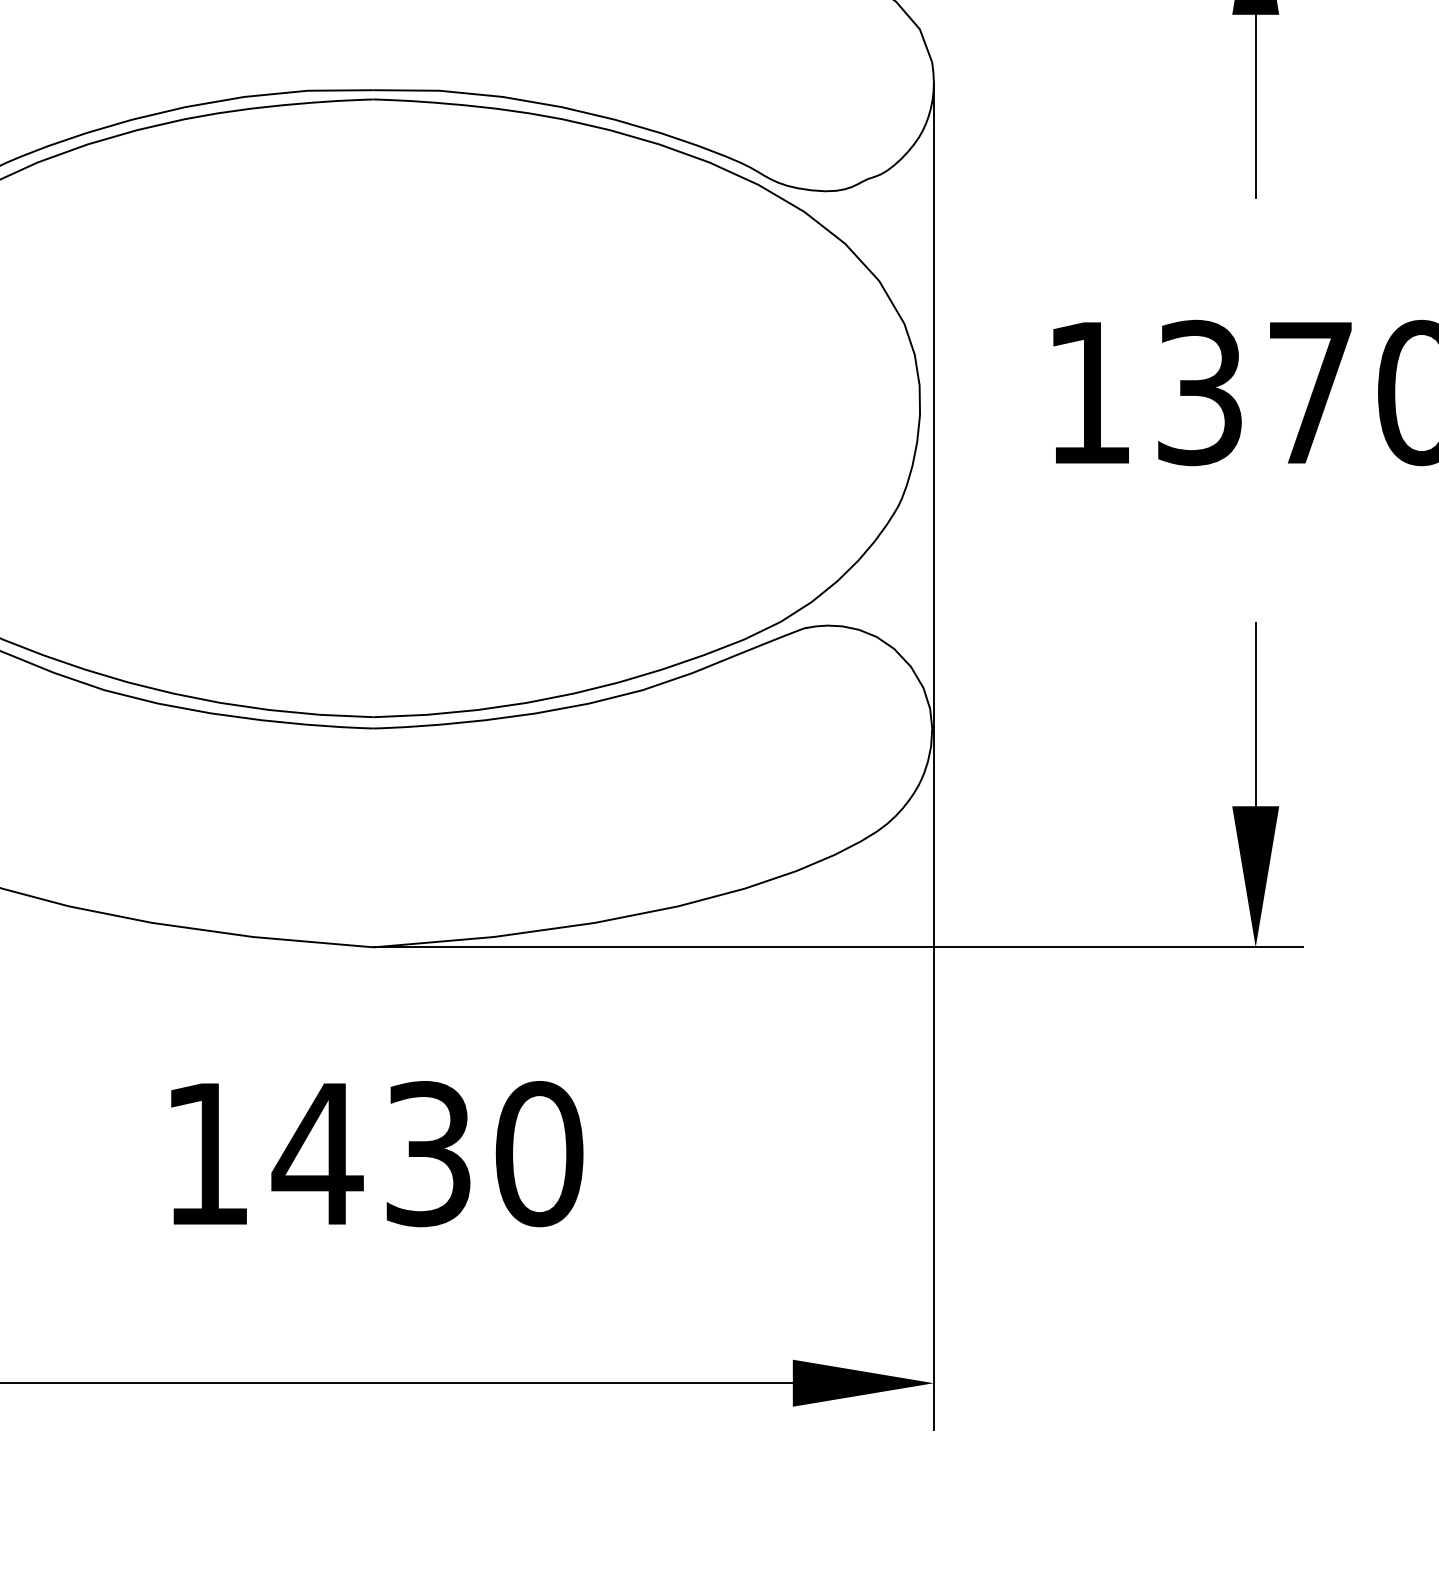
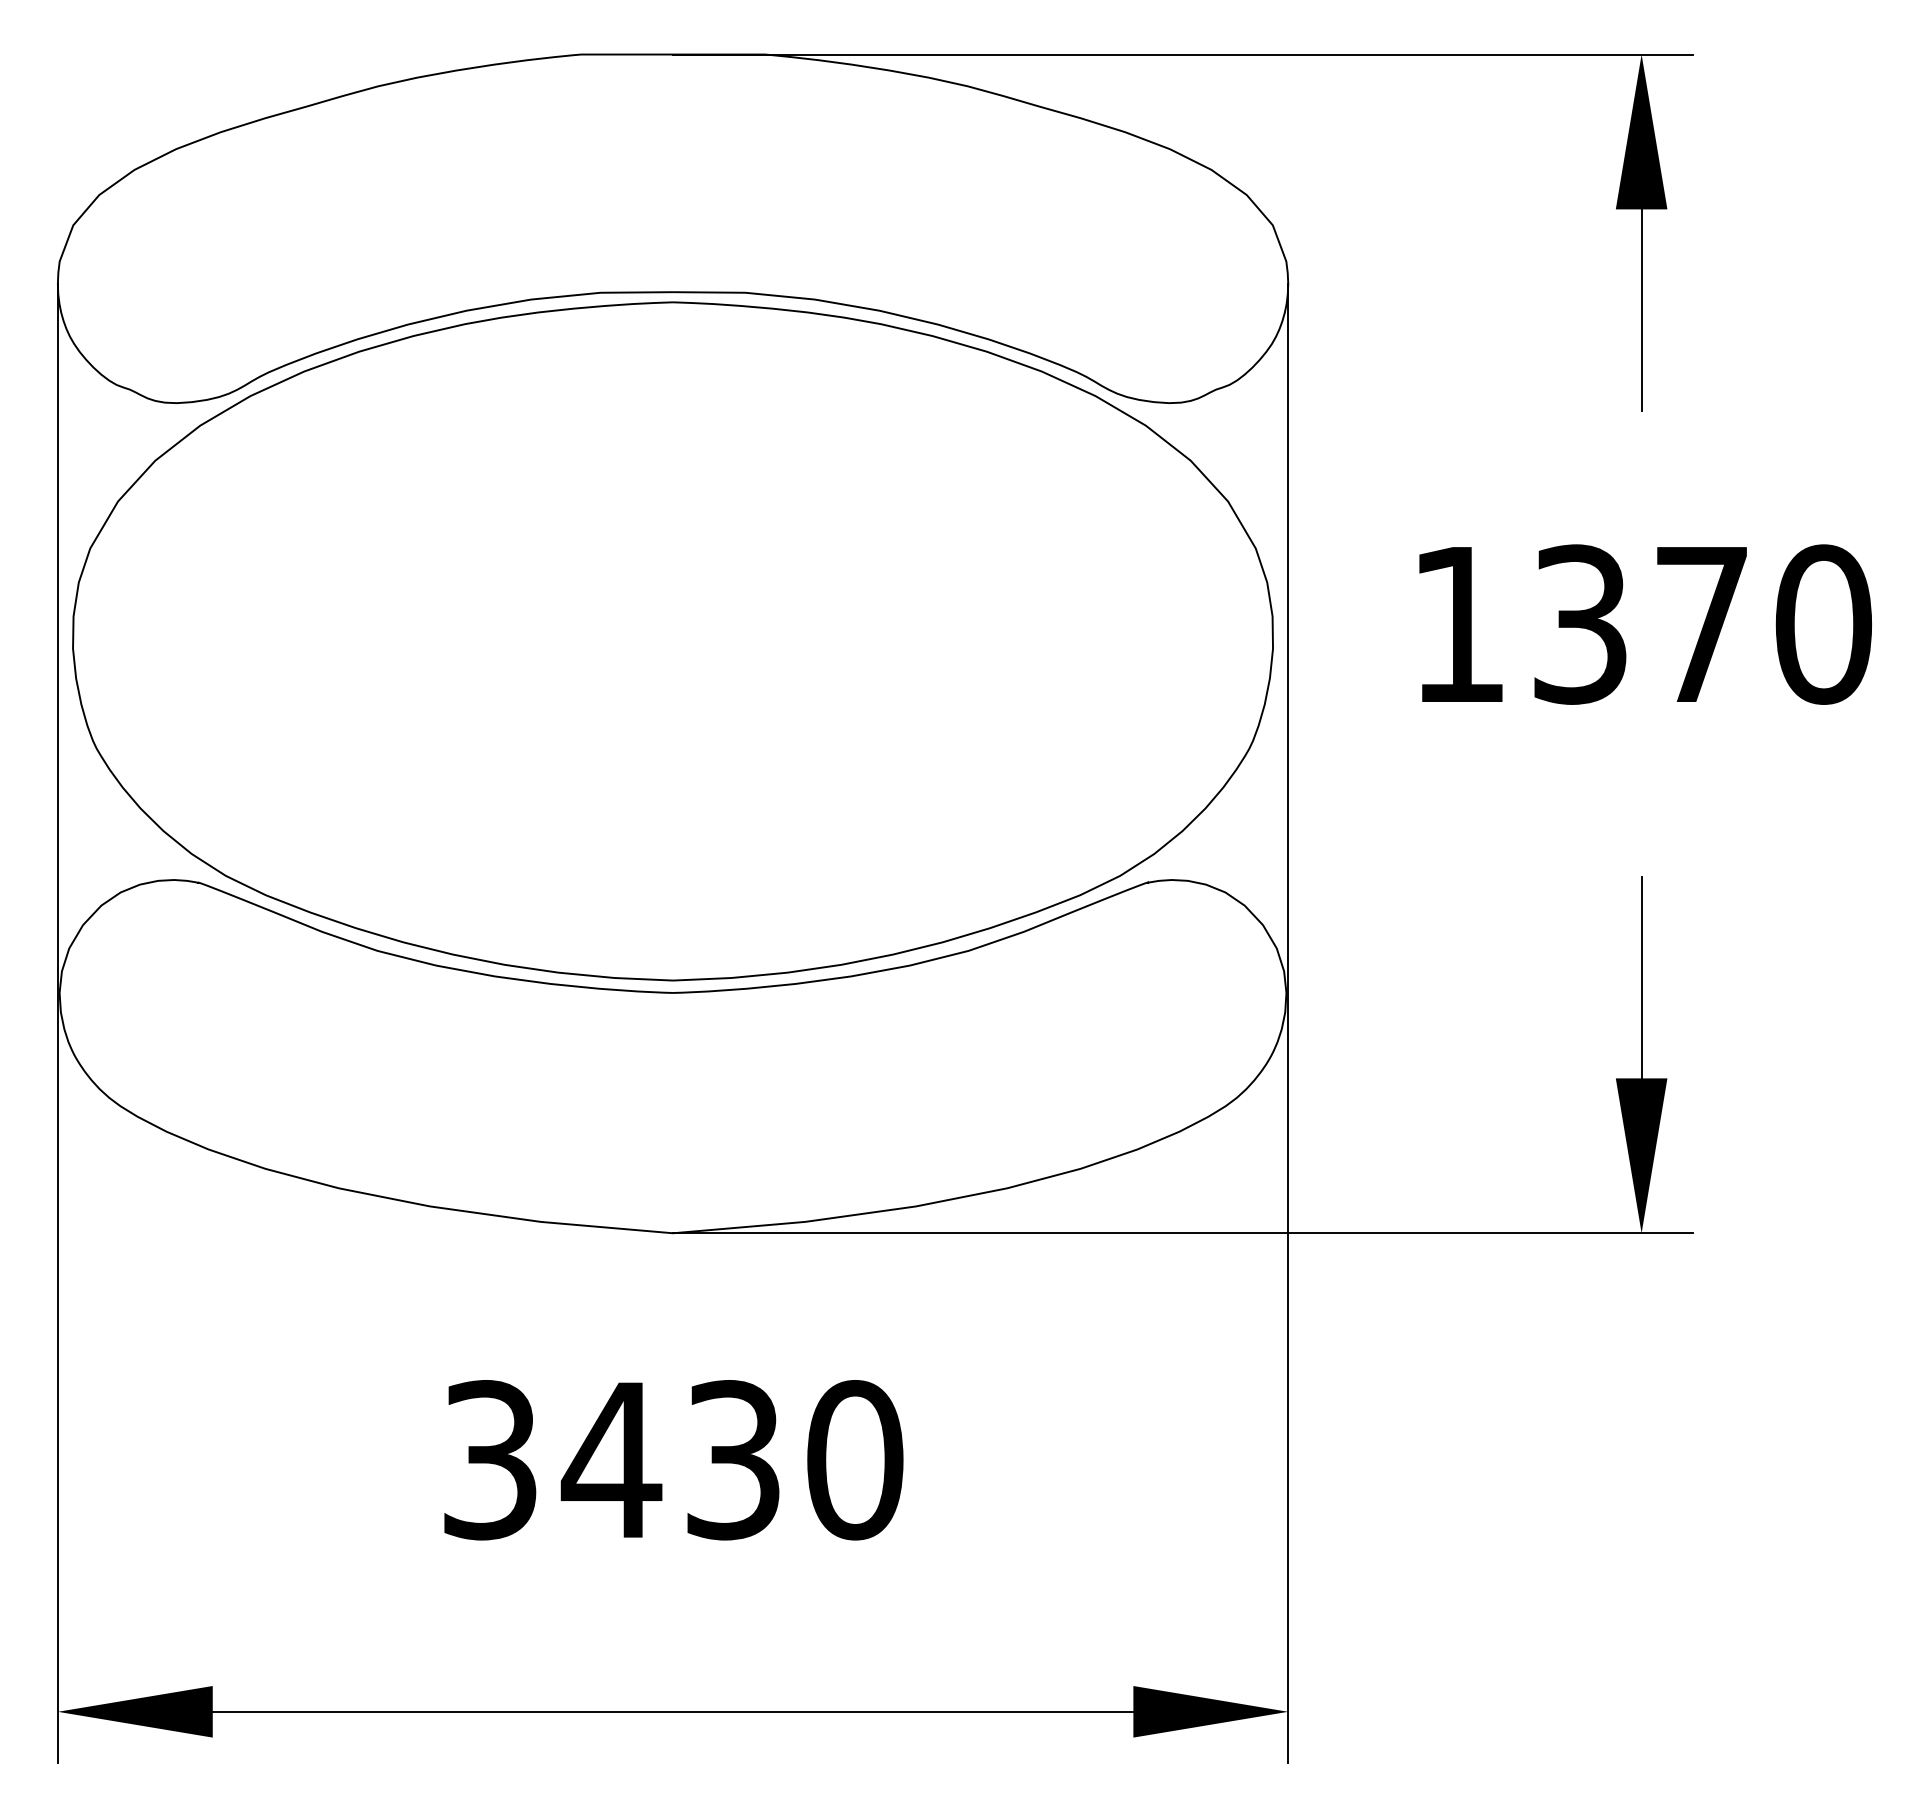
text: (207, 1154) -> (490, 1460), 1430 -> 3430

